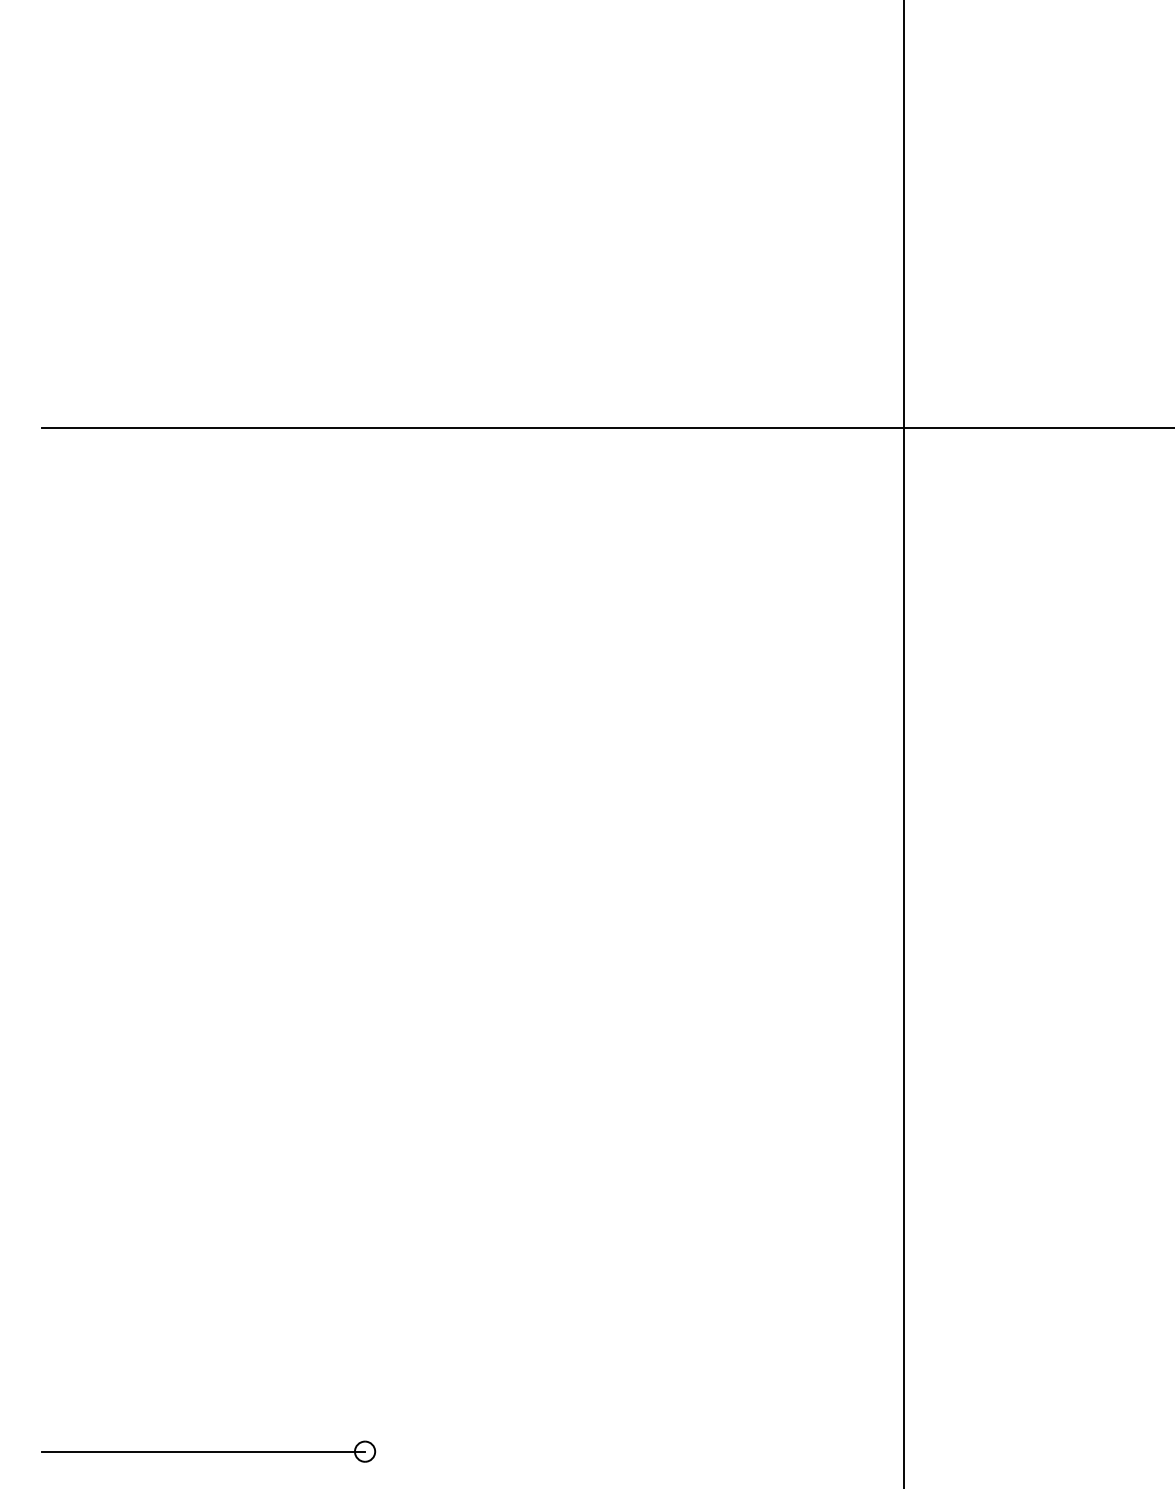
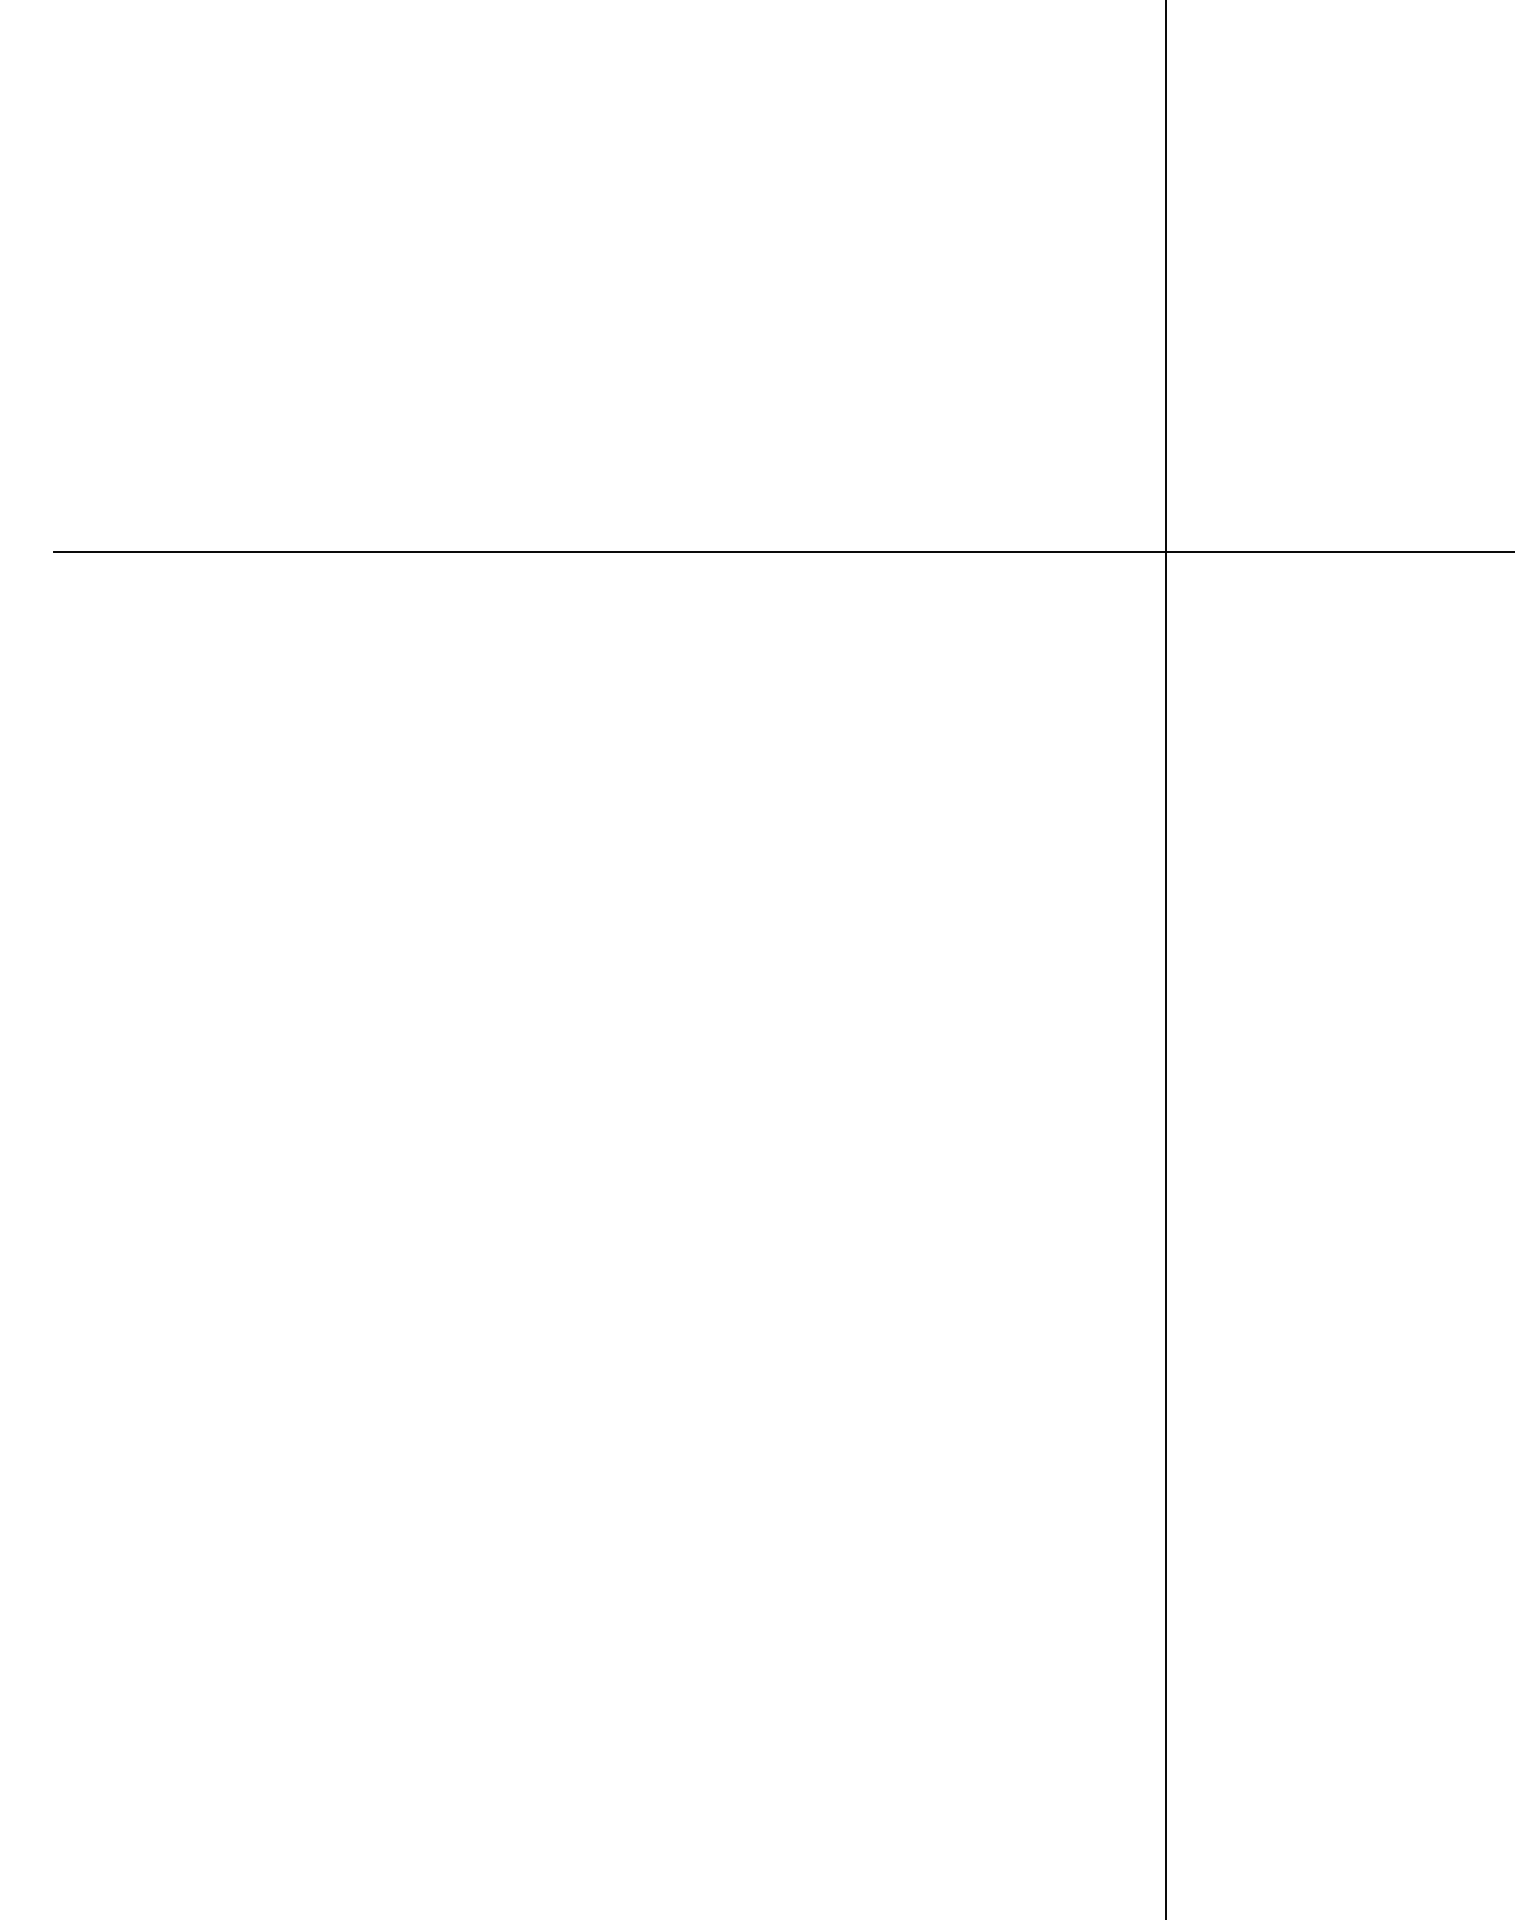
part: (208, 1451) -> (268, 1871), removed

